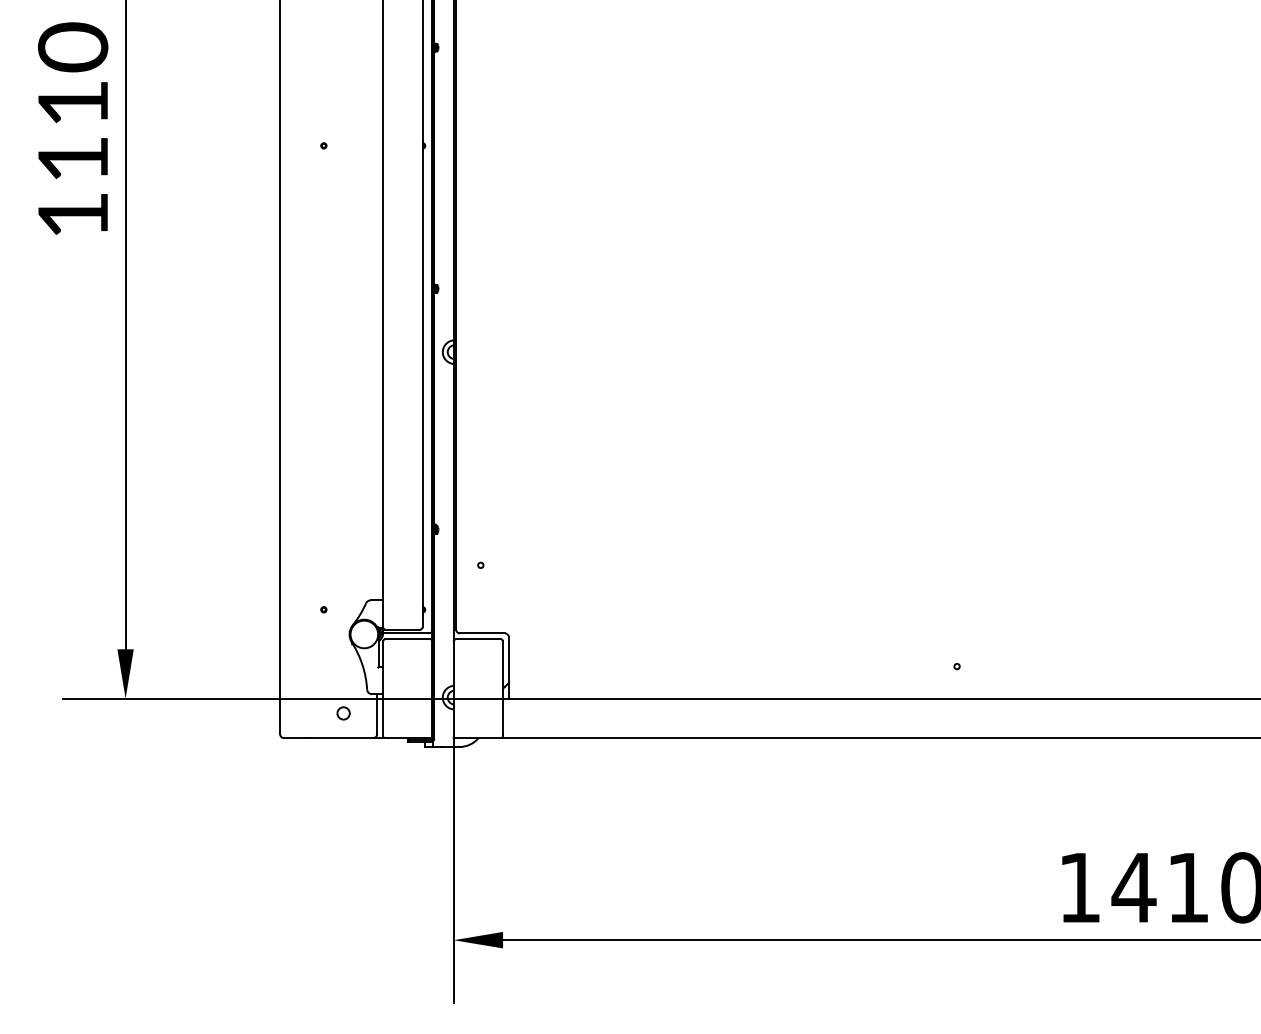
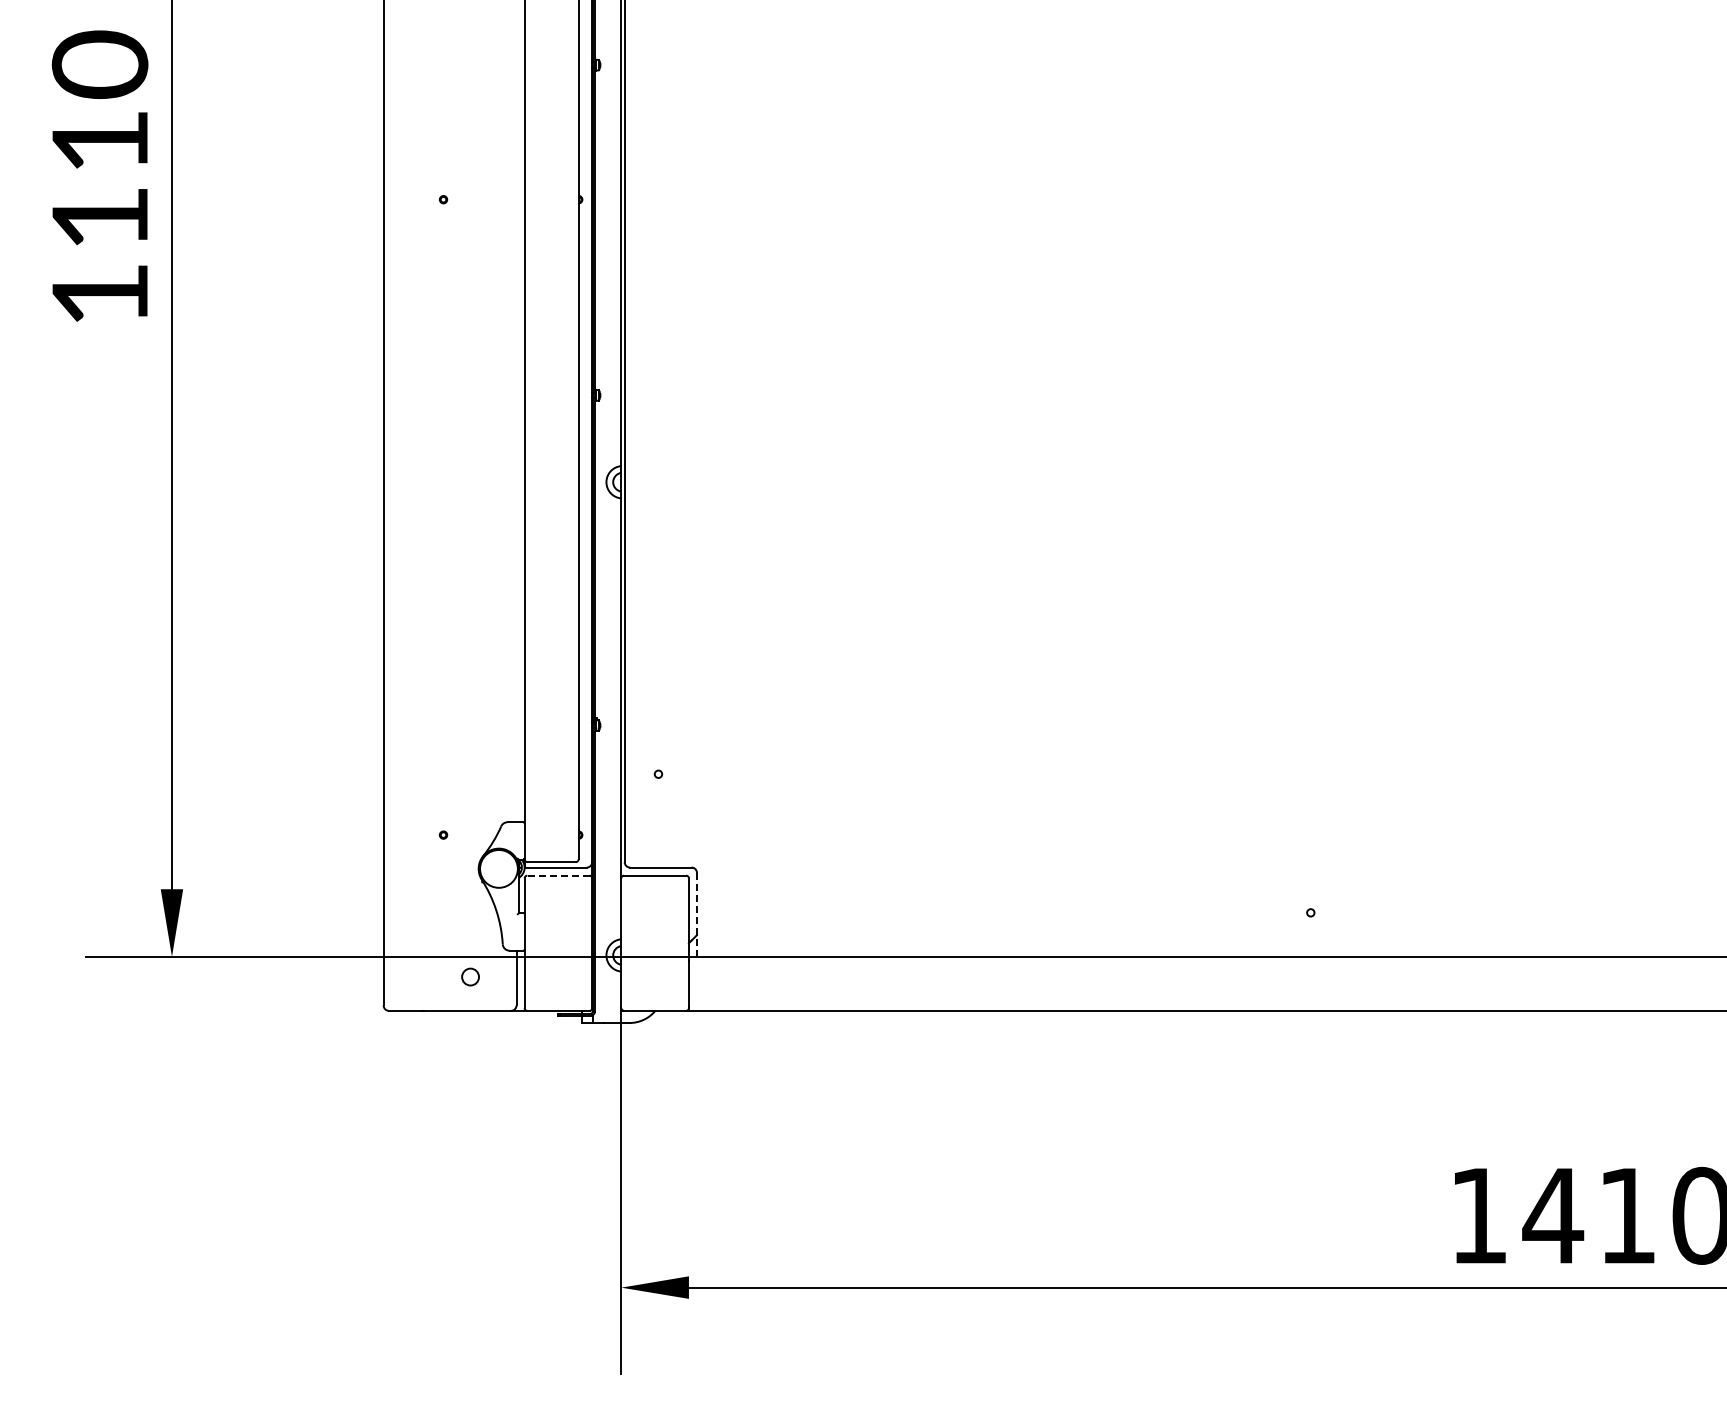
line: (407, 639) -> (557, 875), solid -> dashed
line: (509, 667) -> (697, 914), solid -> dashed

